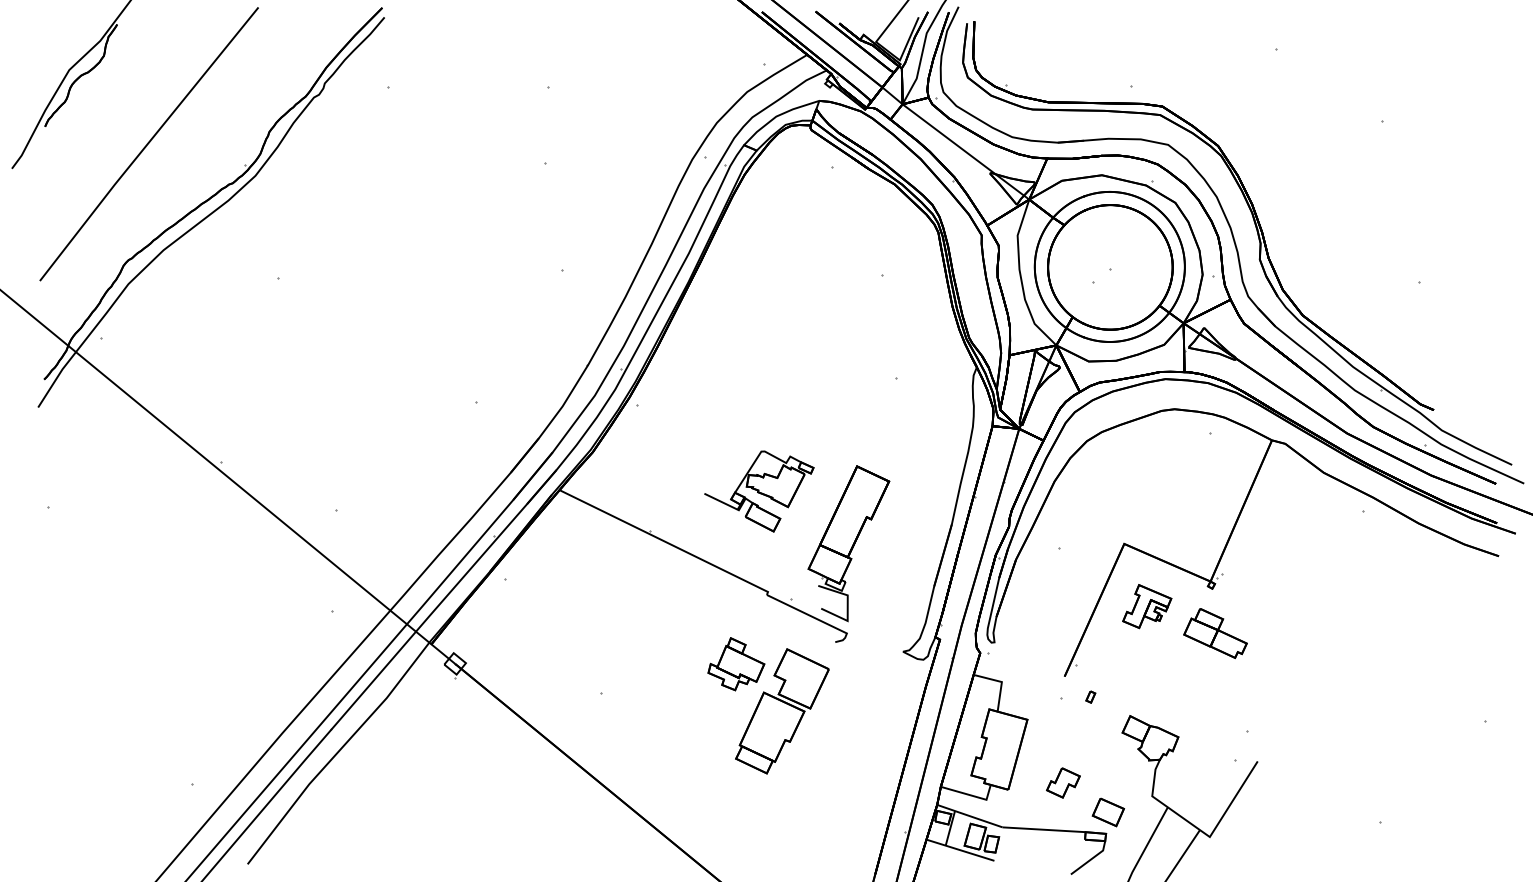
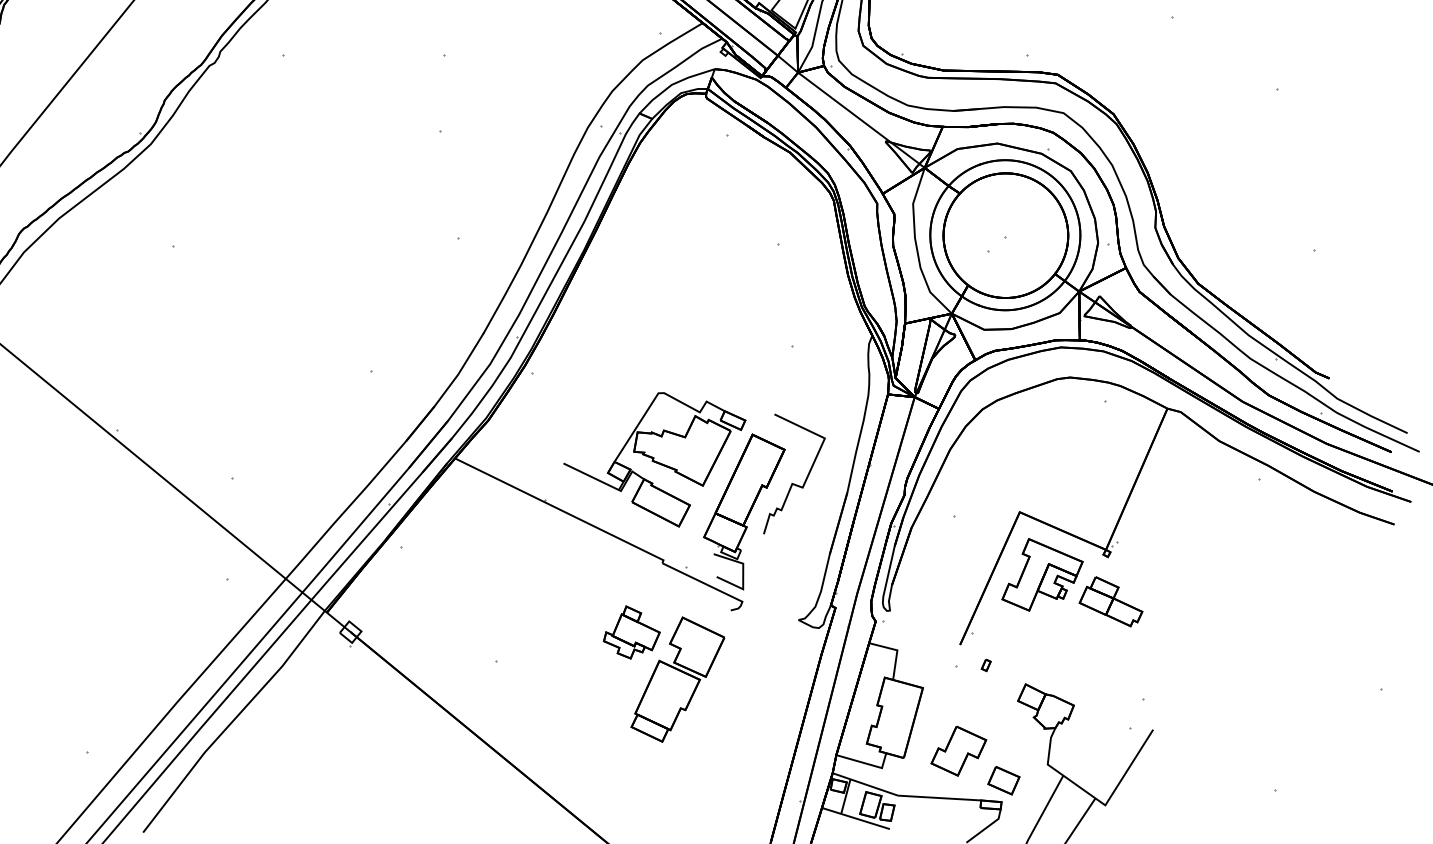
part: (758, 491) -> (653, 459), size x1.67
curve: (897, 514) -> (792, 482), added
part: (1147, 606) -> (1042, 574), size x1.67
part: (1063, 782) -> (958, 750), size x1.67

